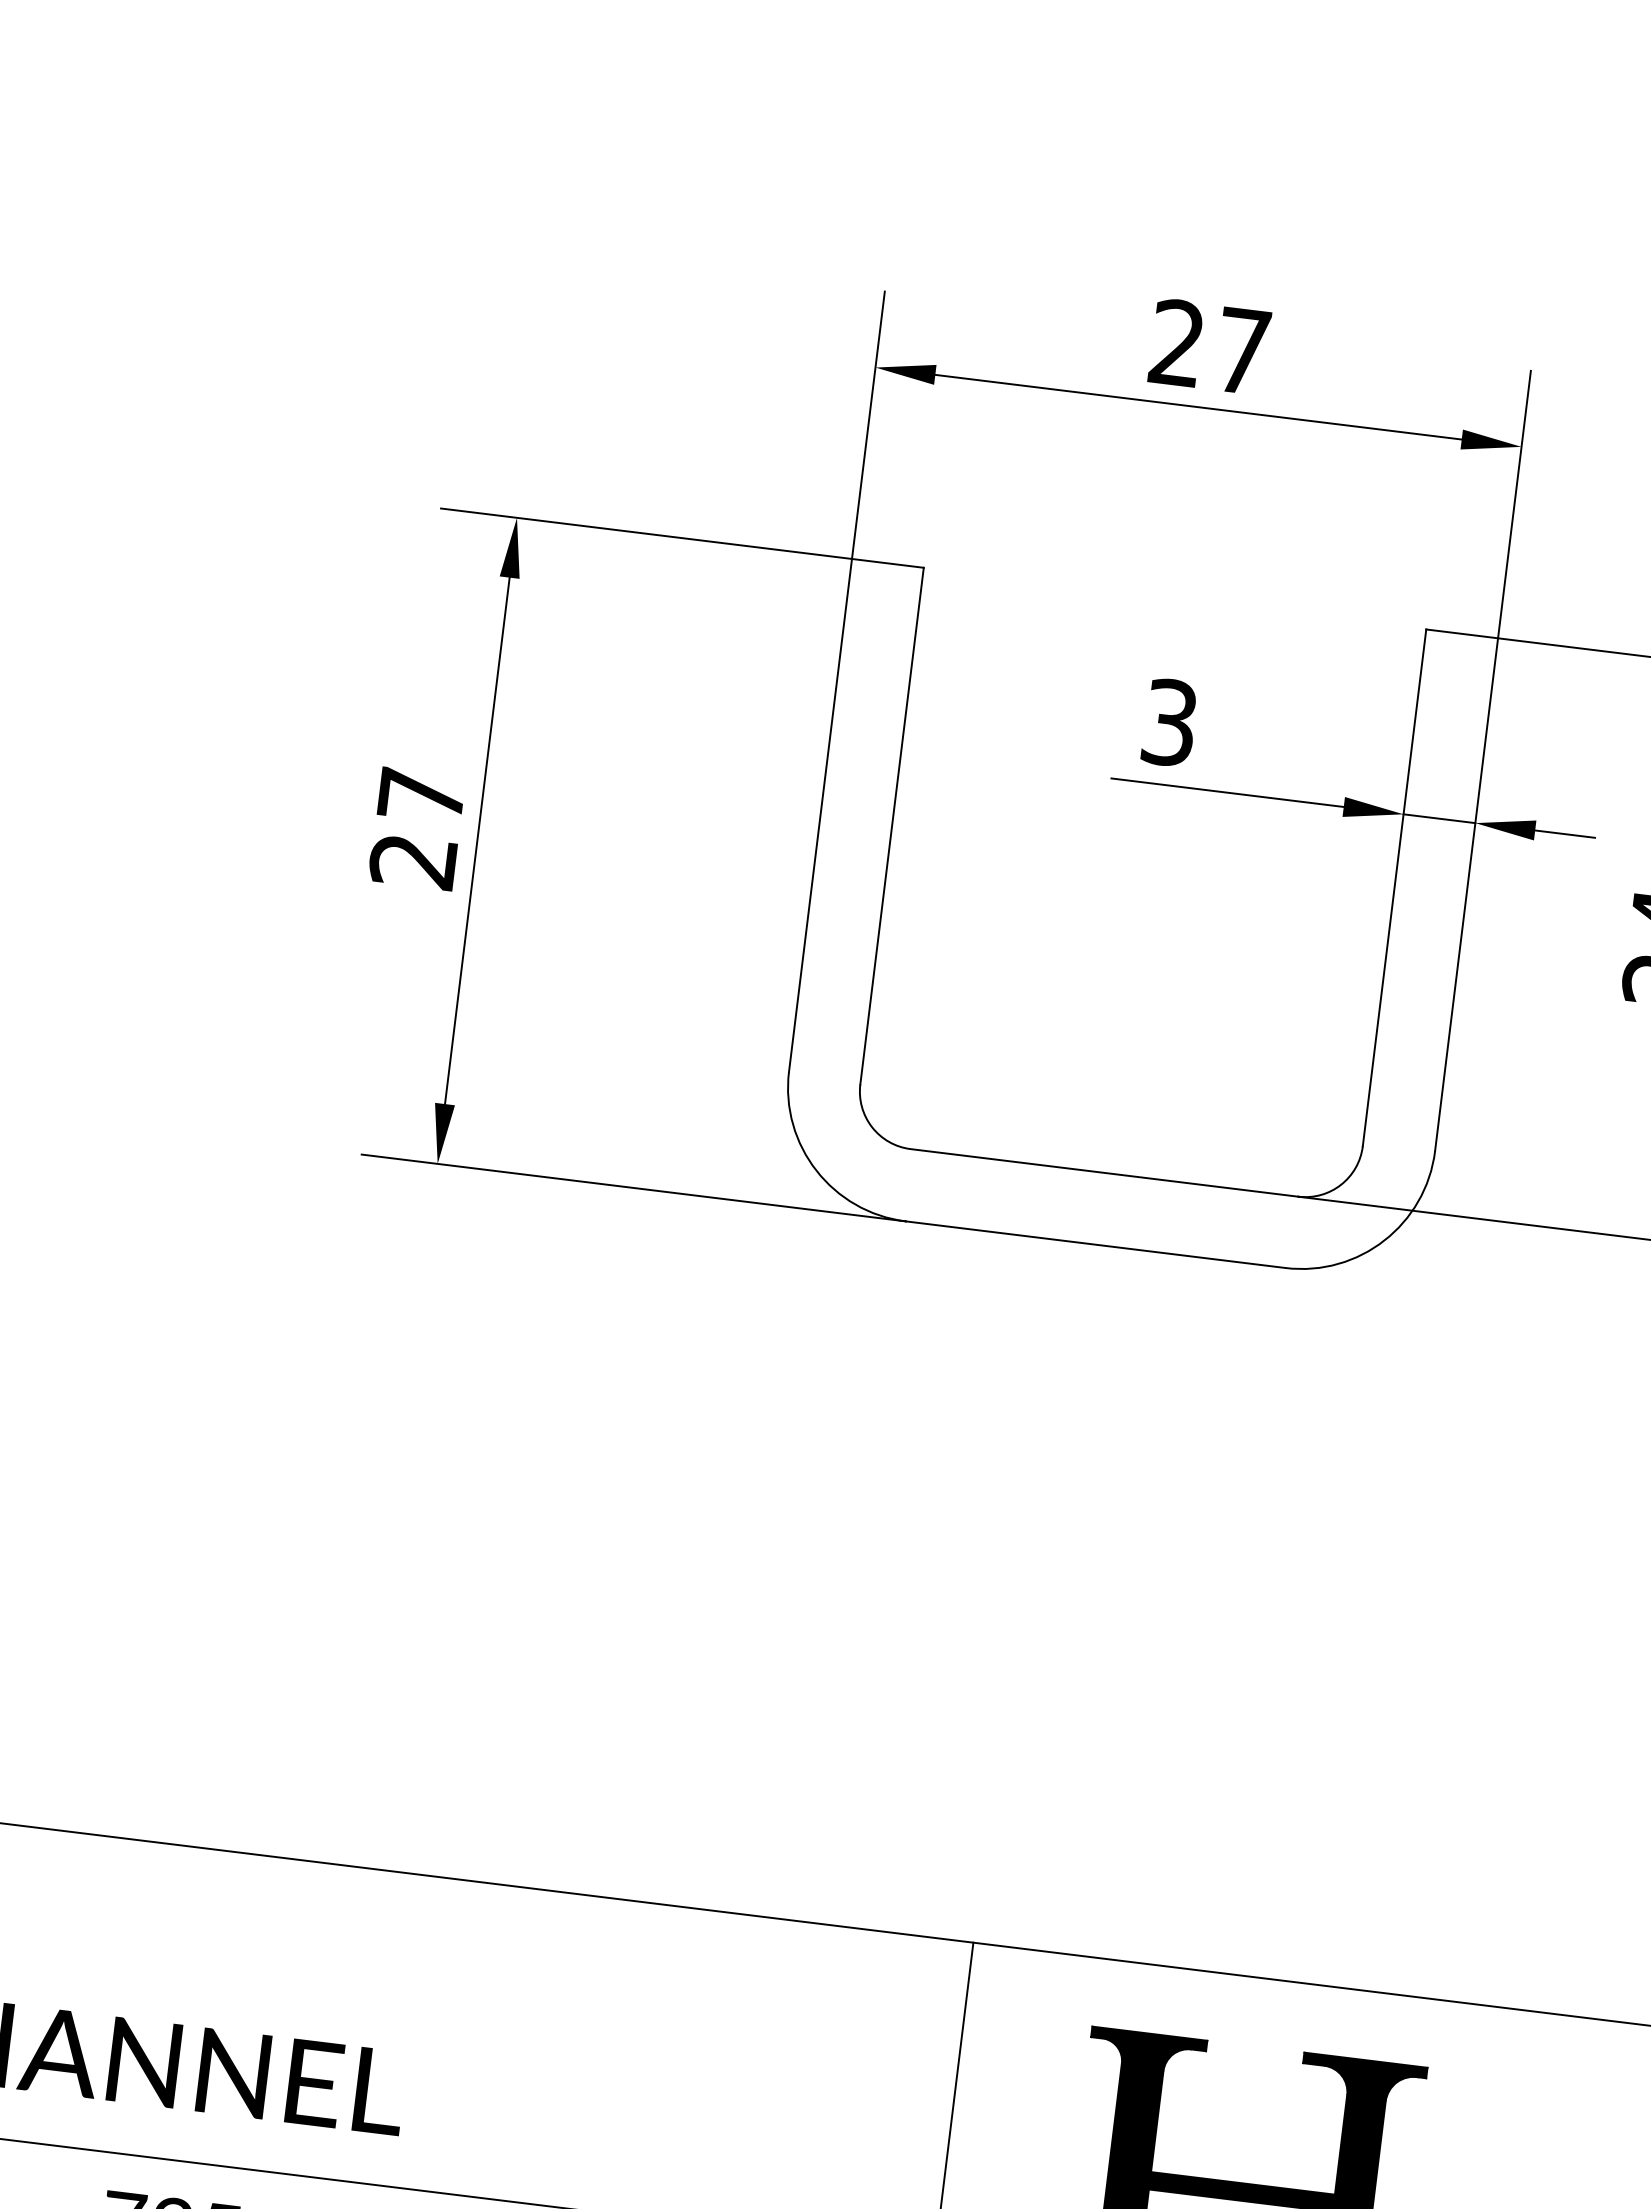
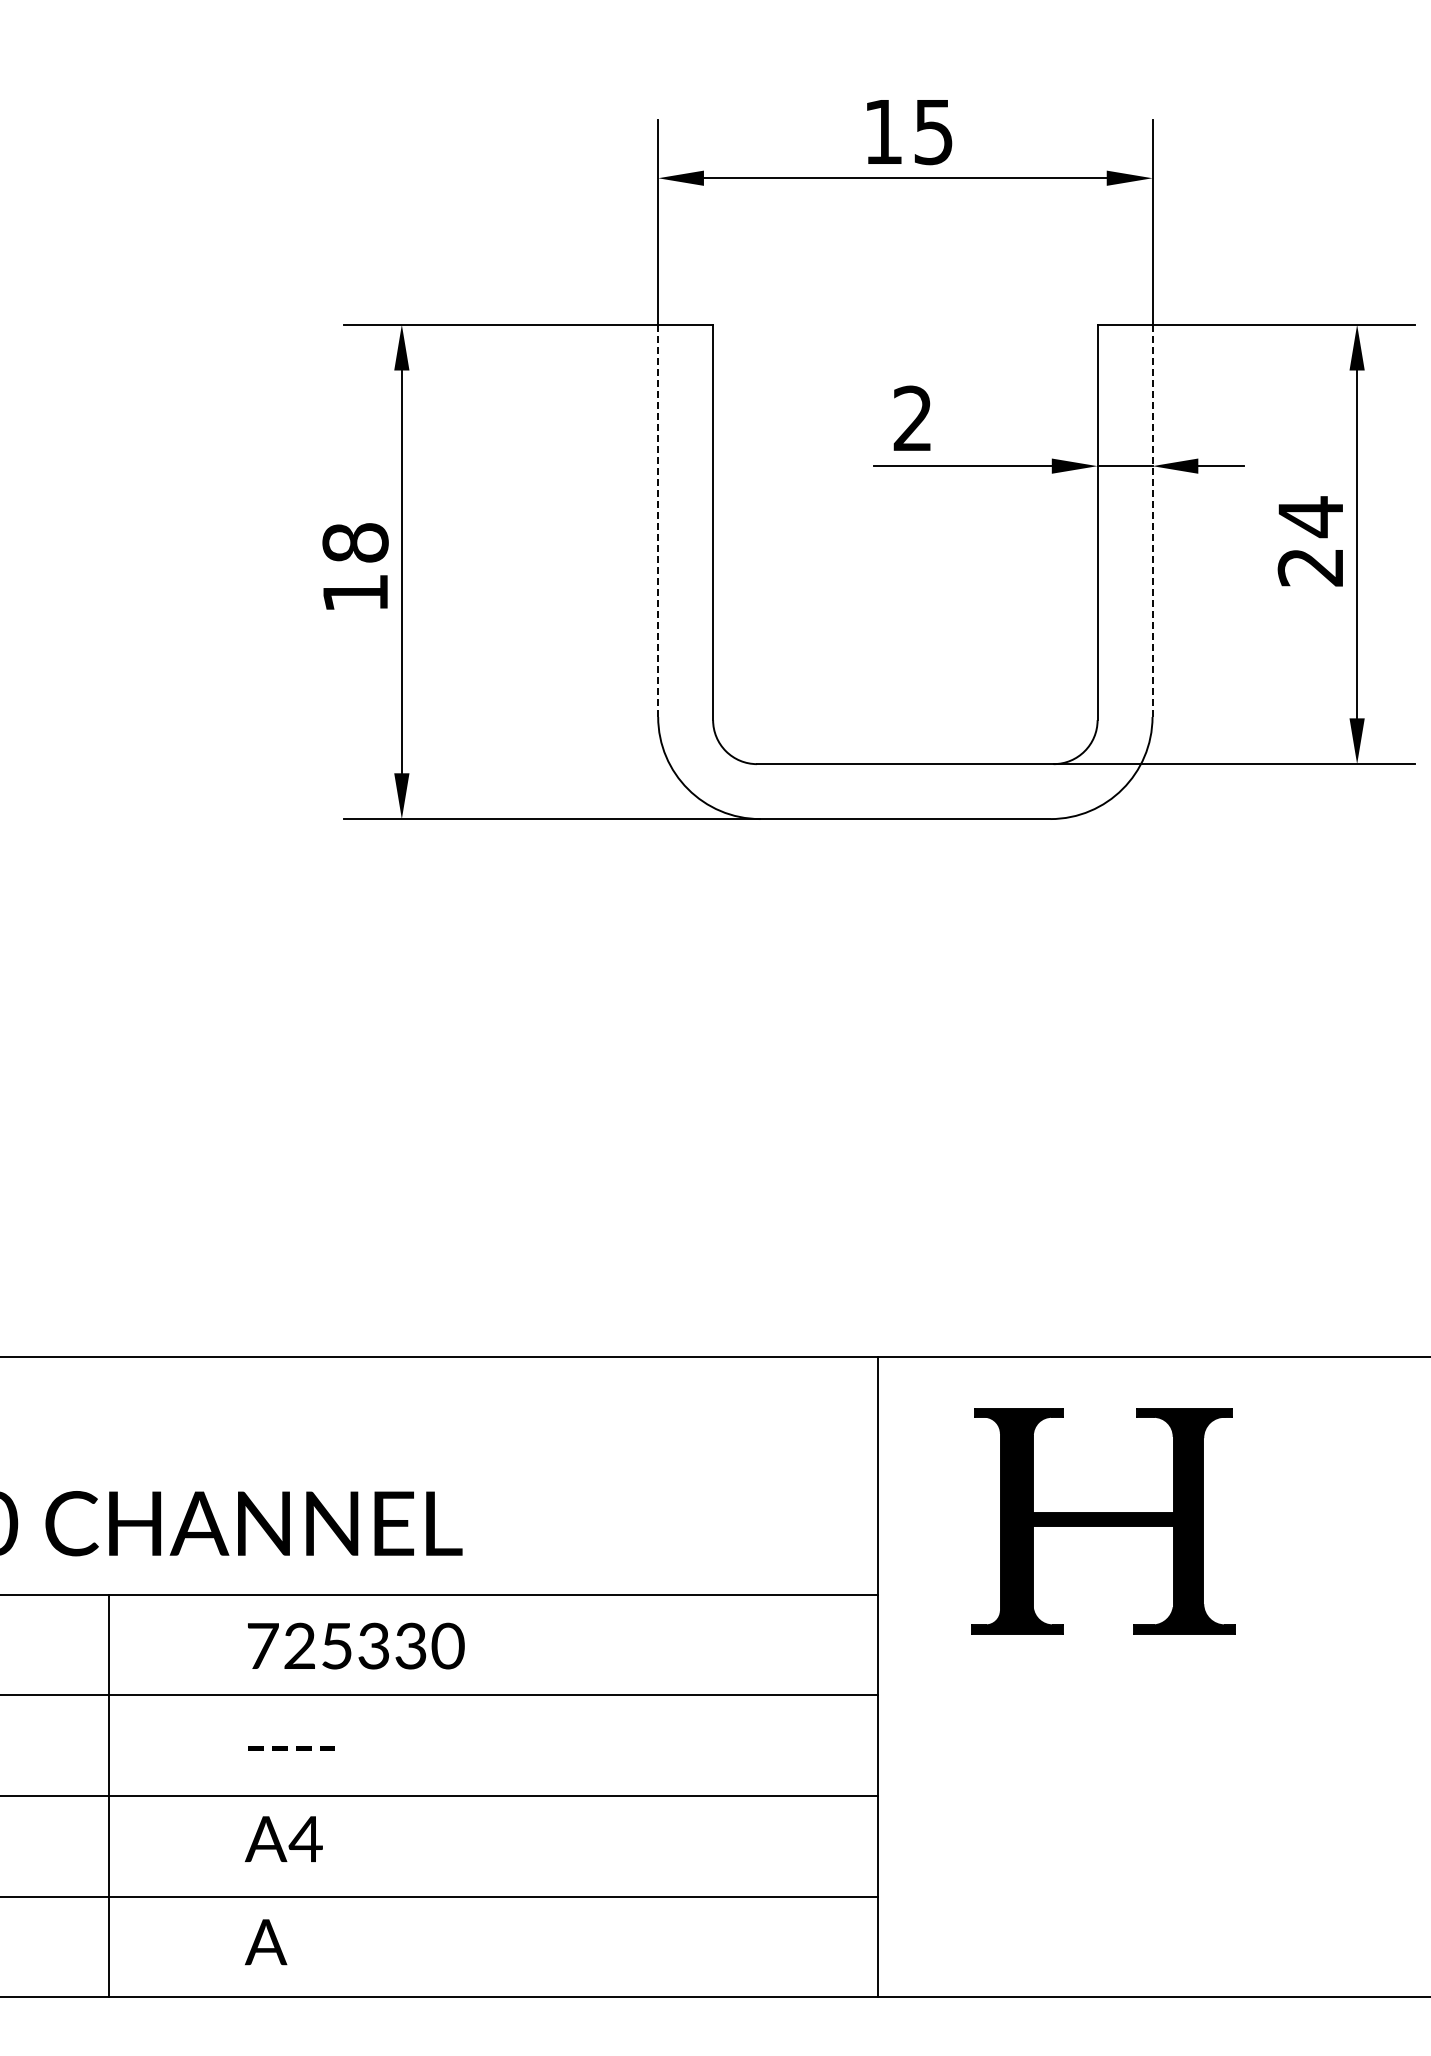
text: (1210, 346) -> (908, 131), 27 -> 15
text: (1169, 722) -> (912, 418), 3 -> 2
line: (820, 814) -> (658, 520), solid -> dashed
text: (417, 827) -> (355, 567), 27 -> 18
line: (1466, 895) -> (1152, 521), solid -> dashed

